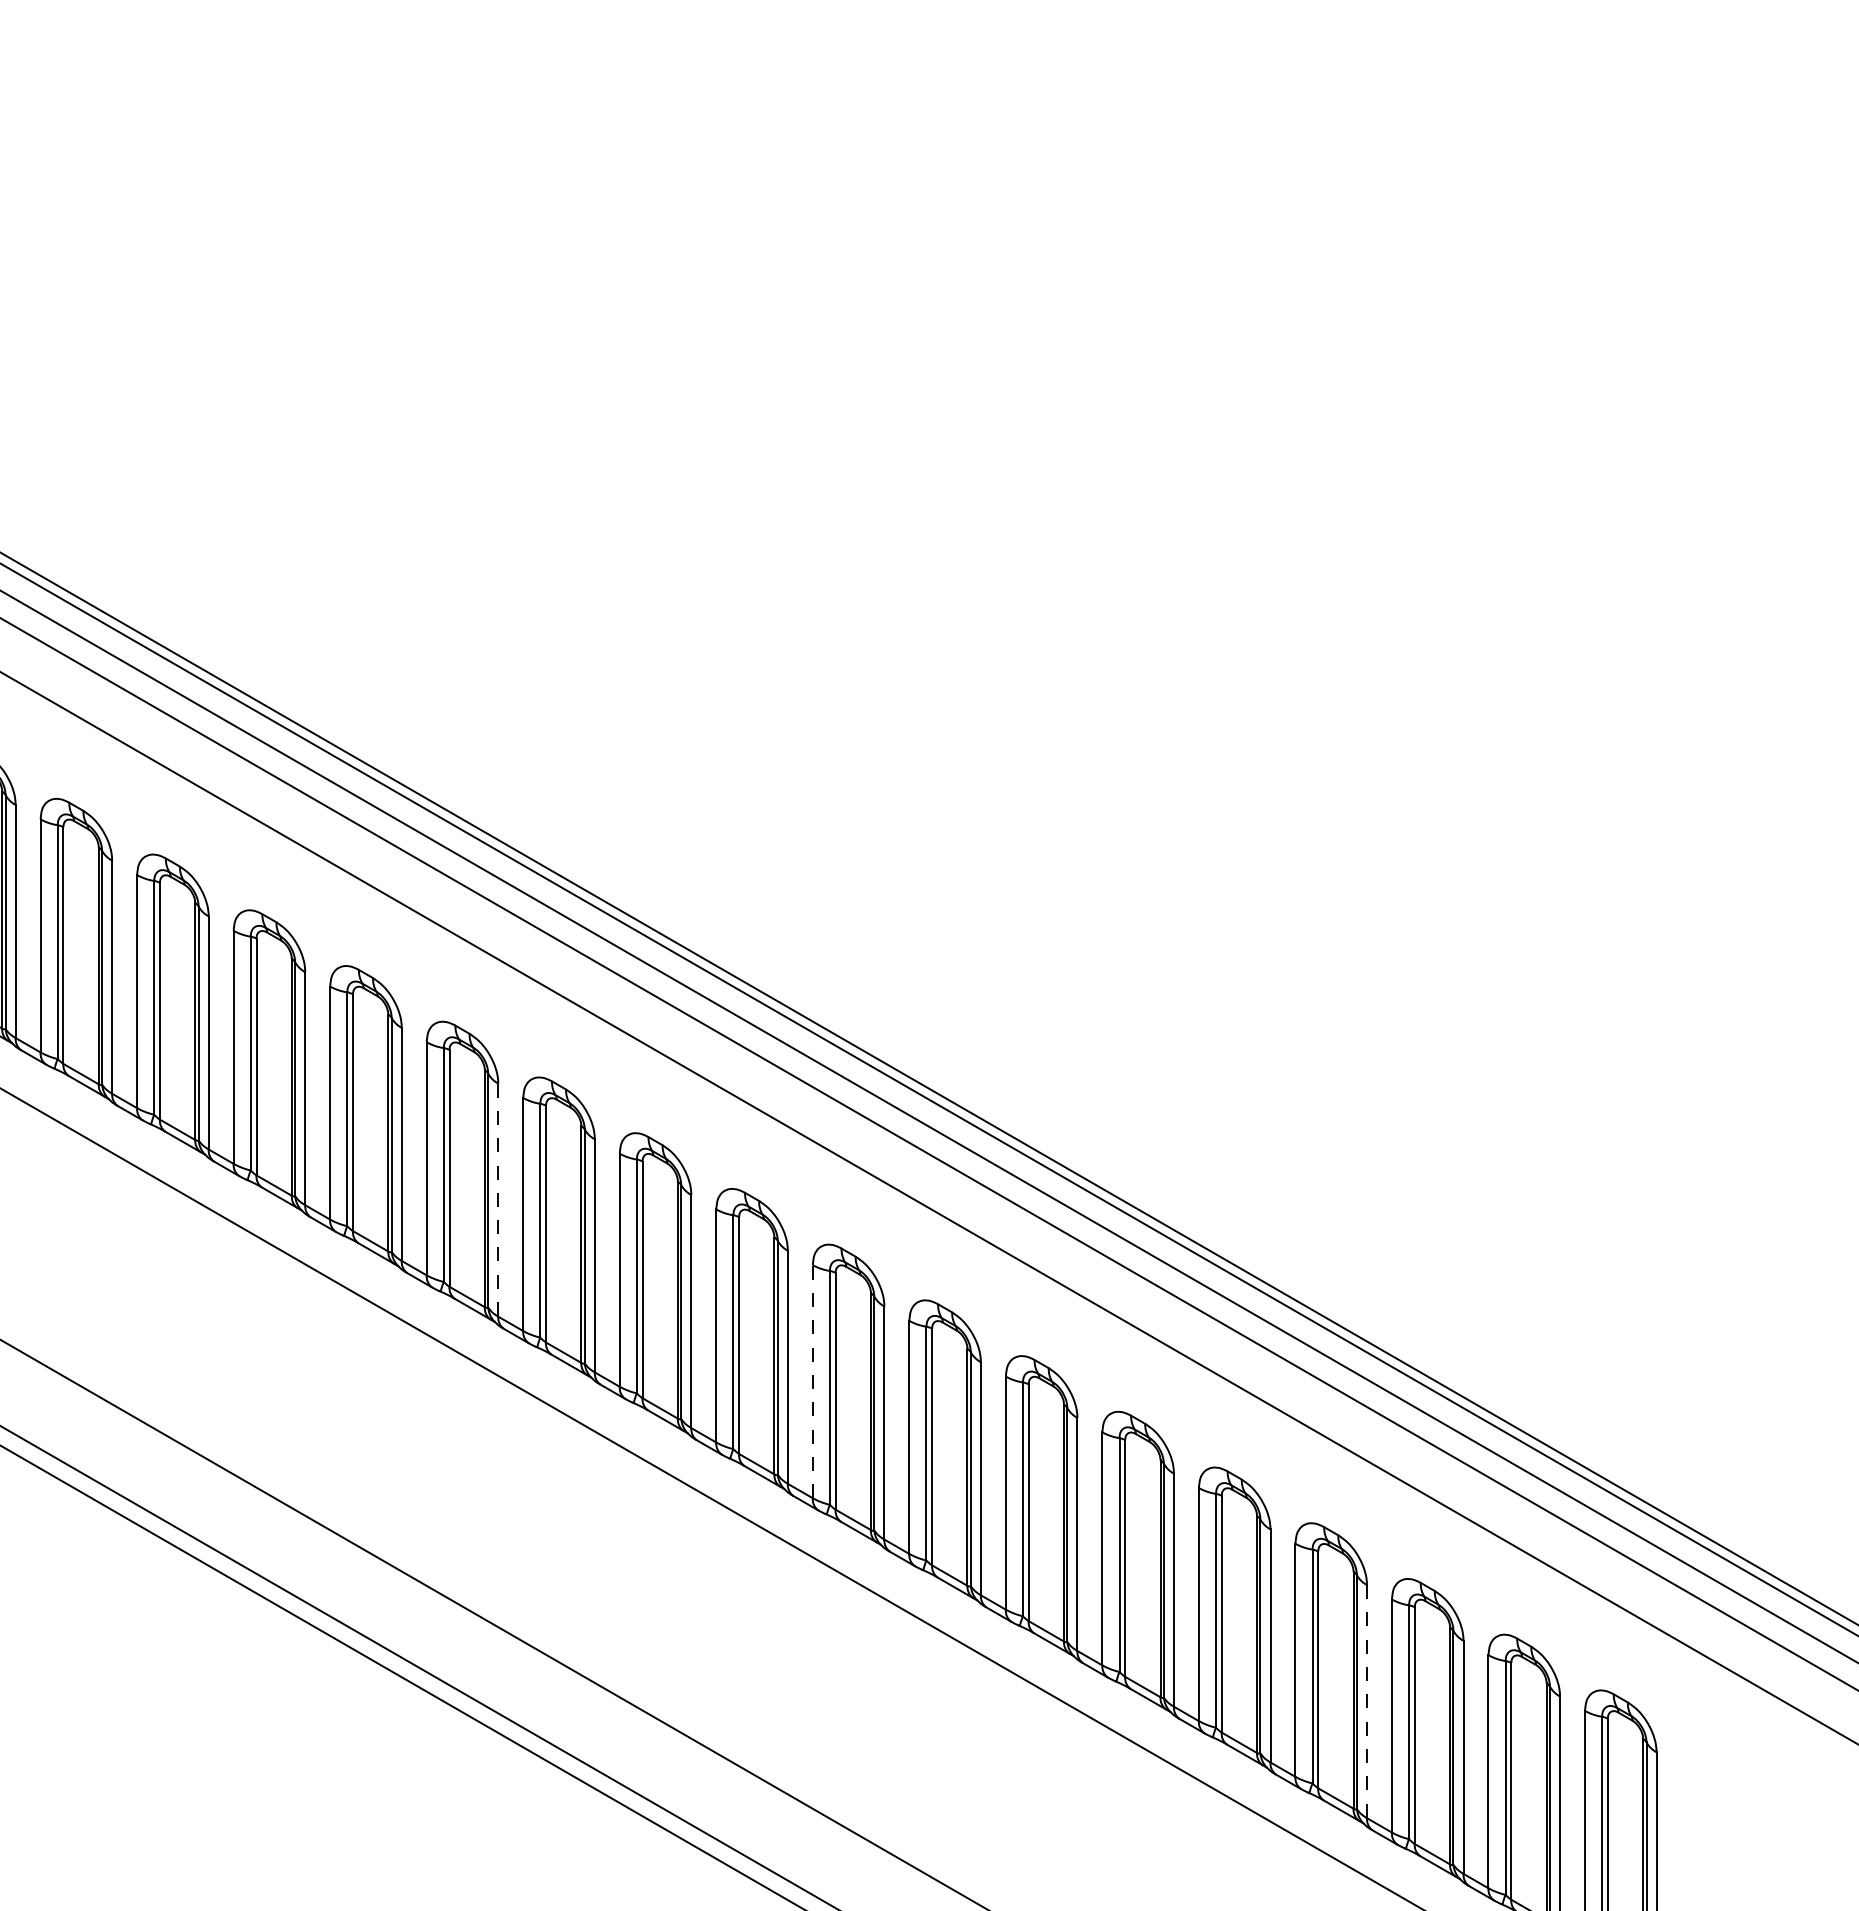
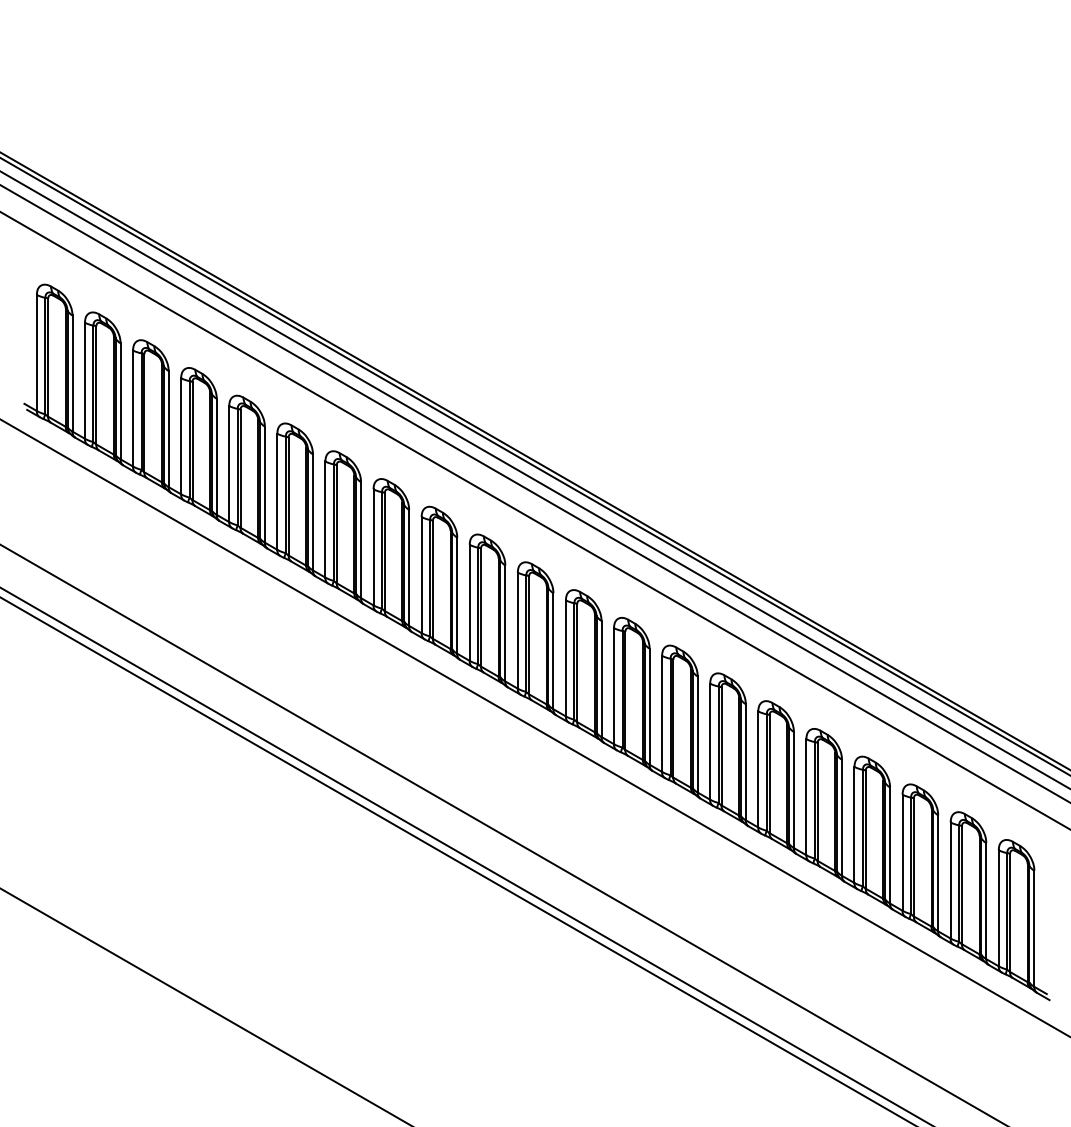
line: (498, 1201) -> (457, 596), dashed -> solid
line: (811, 1380) -> (613, 685), dashed -> solid
line: (1367, 1703) -> (890, 846), dashed -> solid

